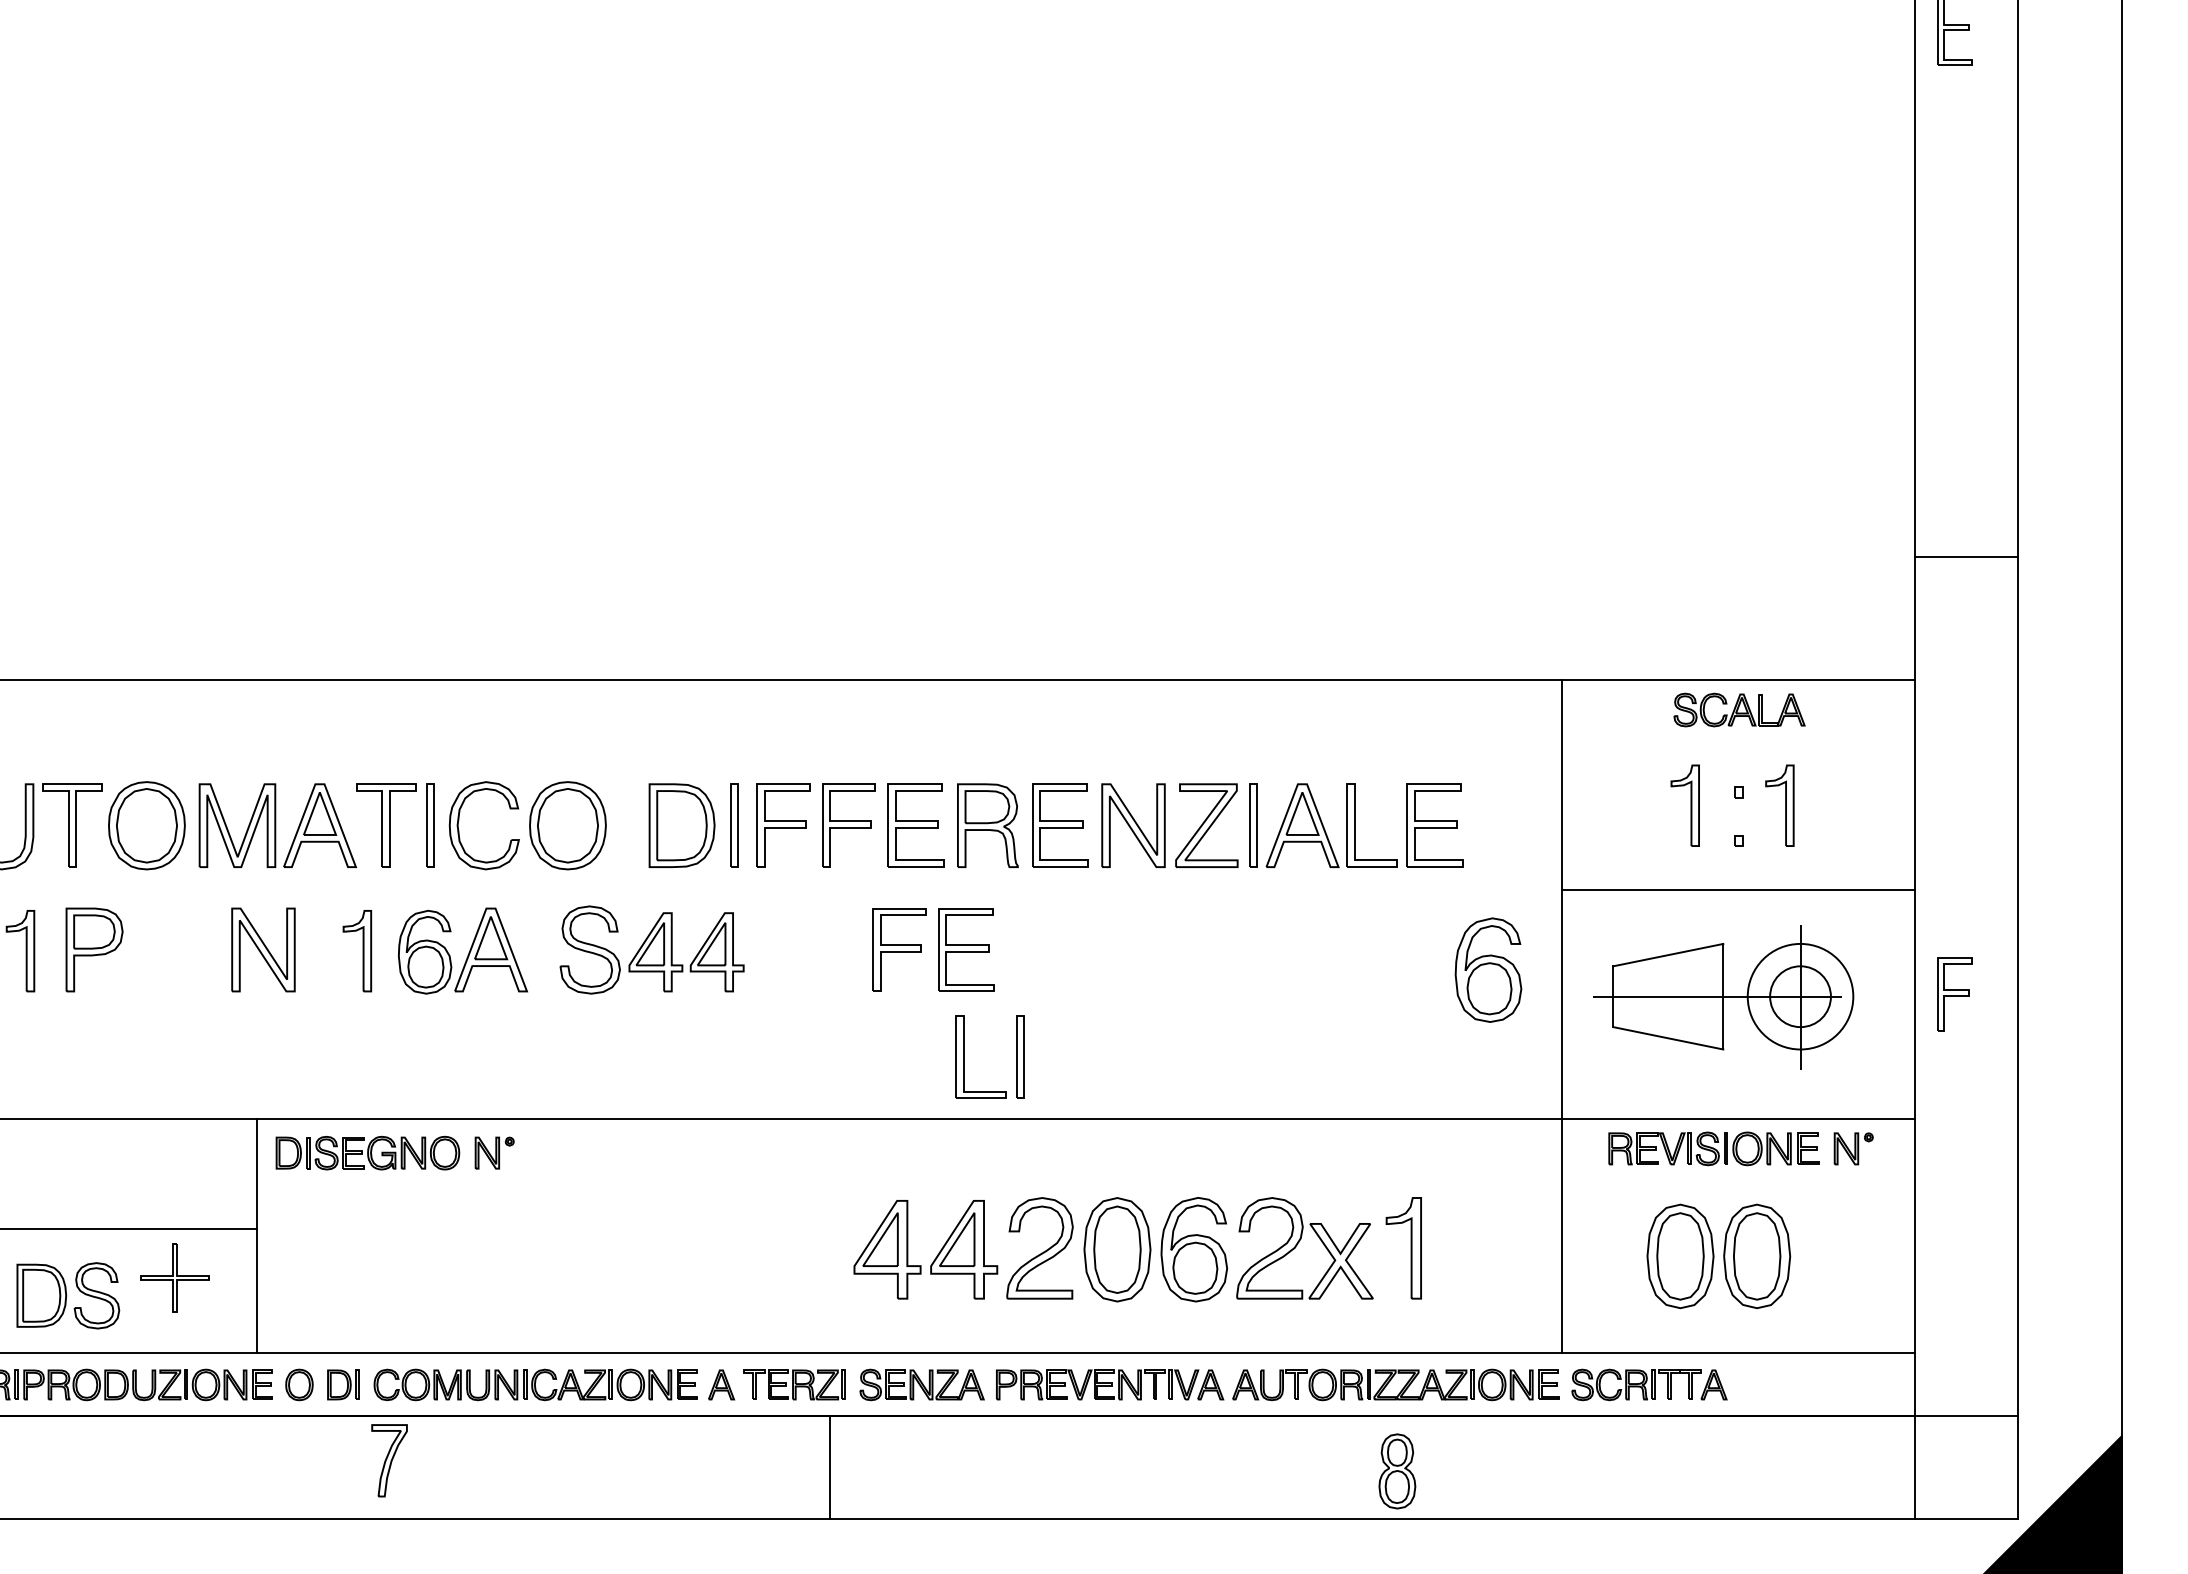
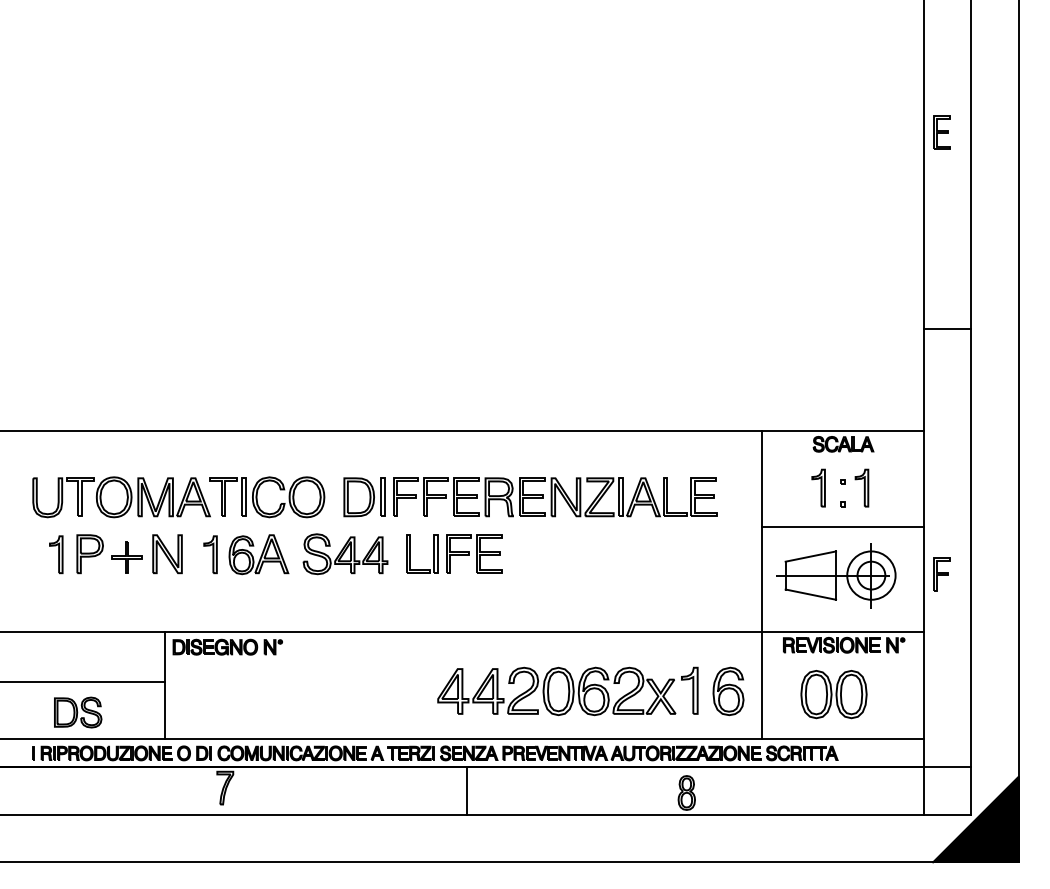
line: (1966, 557) -> (947, 329), moved
part: (1488, 970) -> (728, 691), moved
part: (1014, 1055) -> (433, 553), moved
part: (173, 1278) -> (126, 557), moved
line: (831, 1465) -> (467, 790), moved

